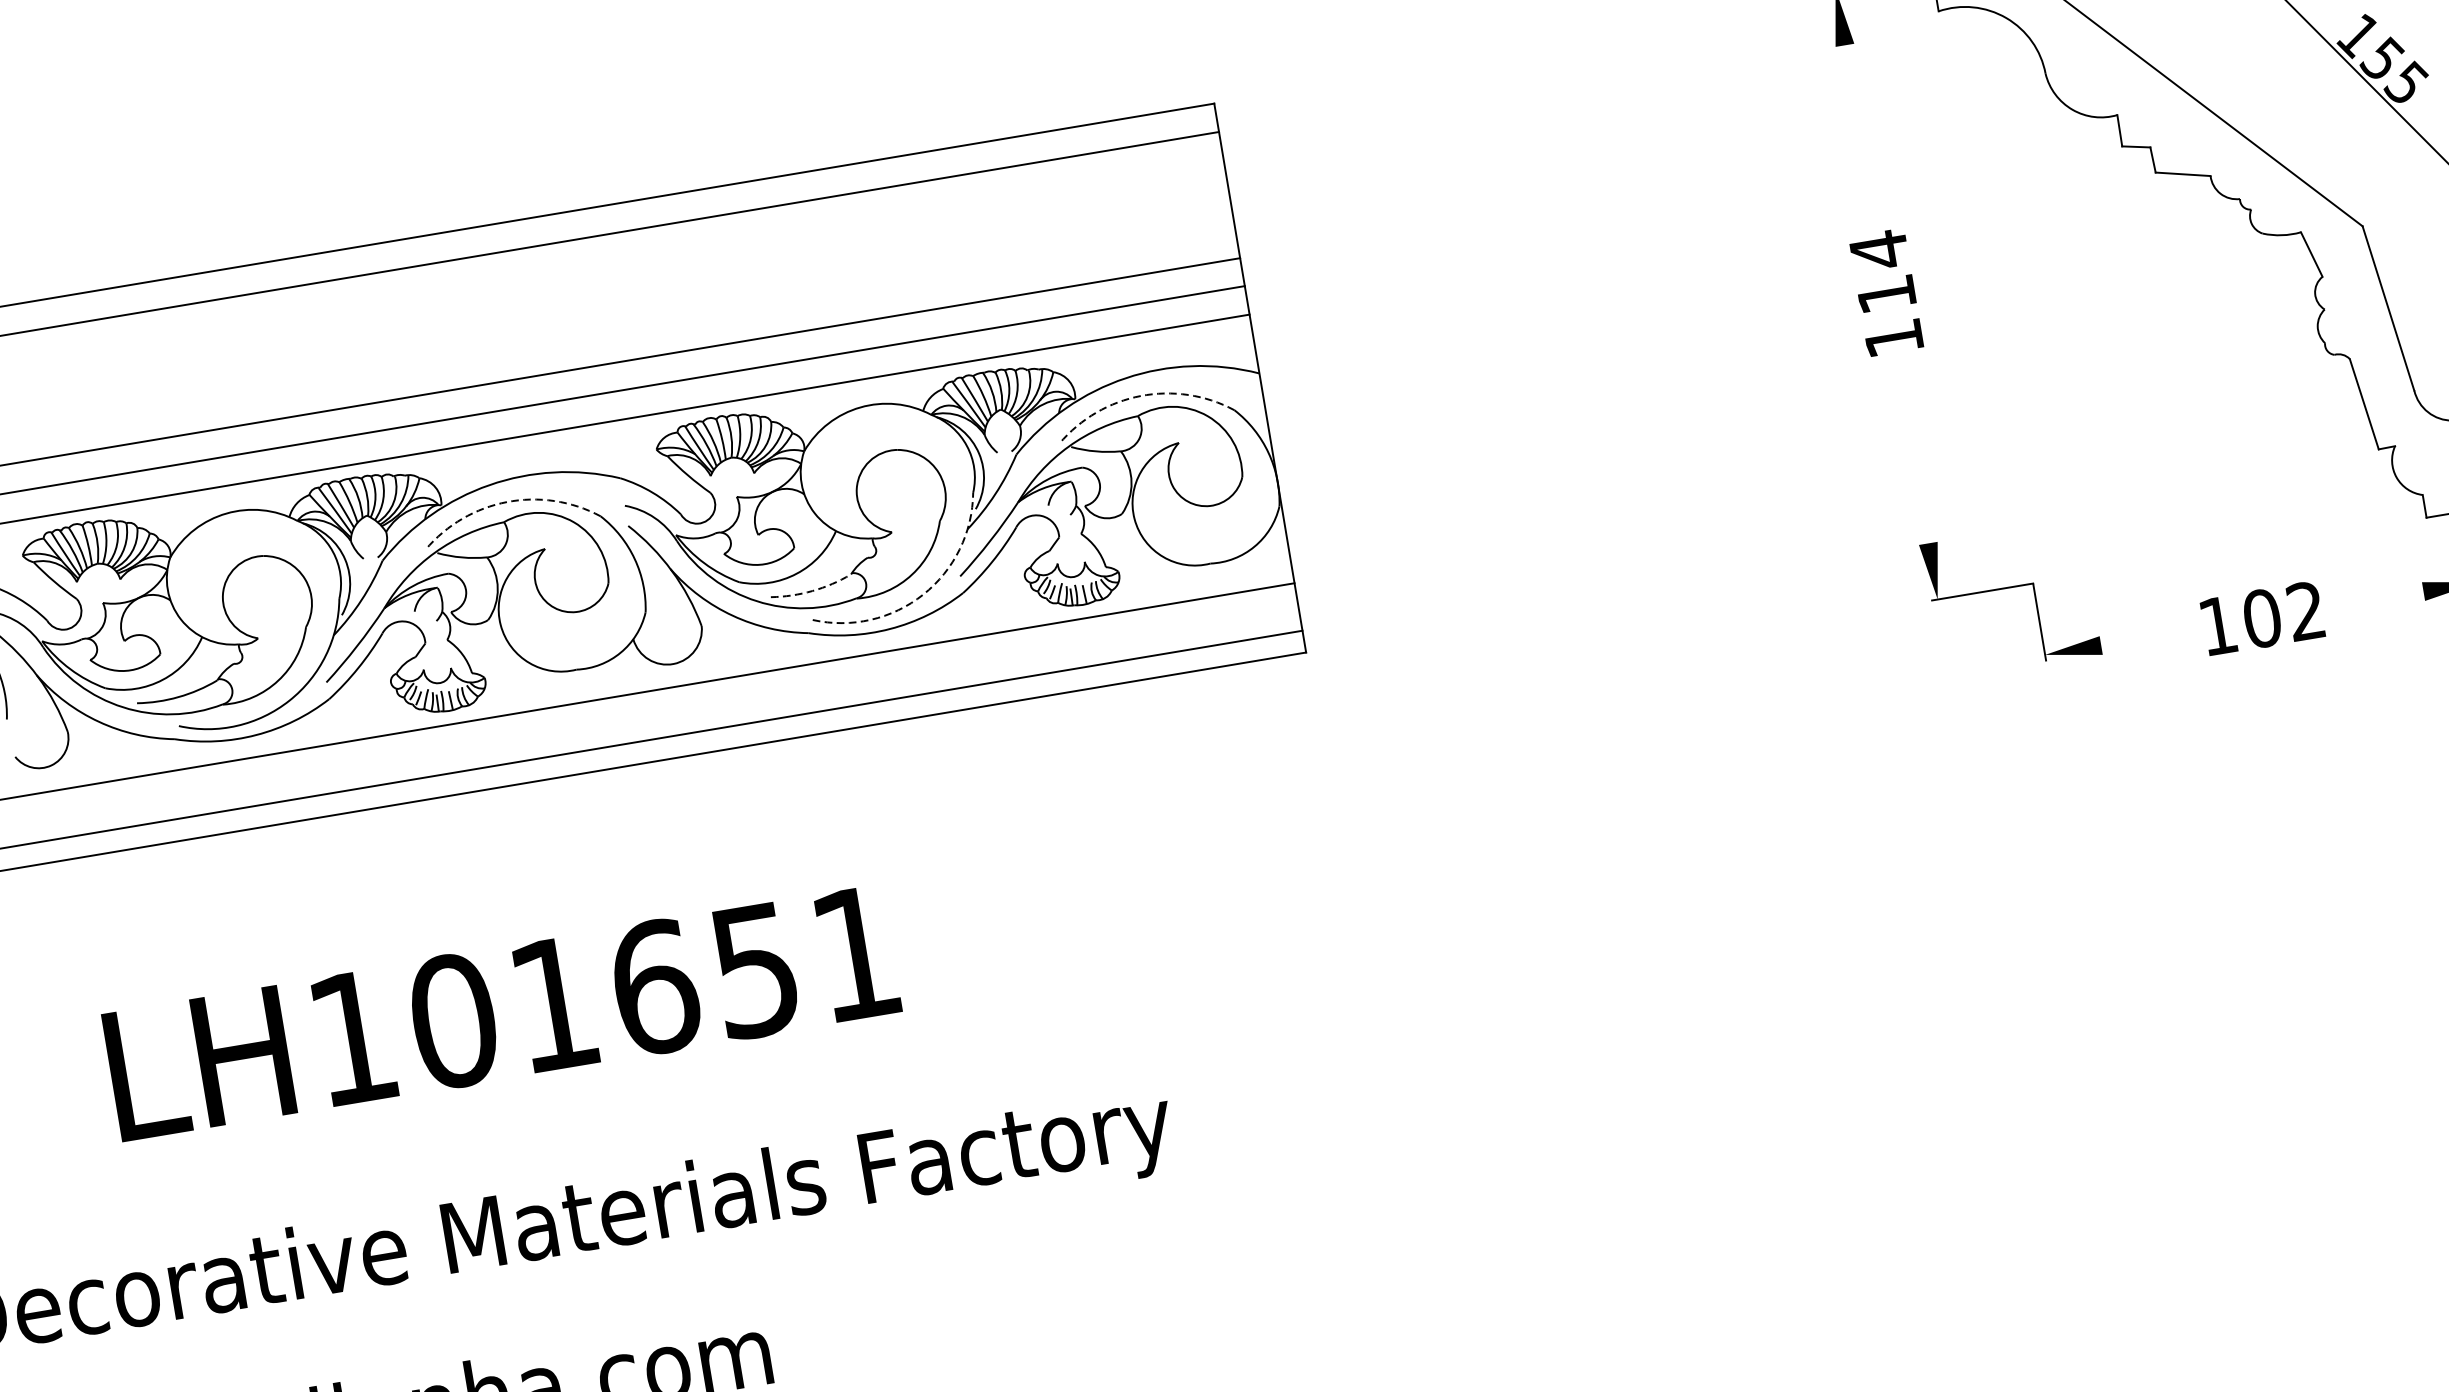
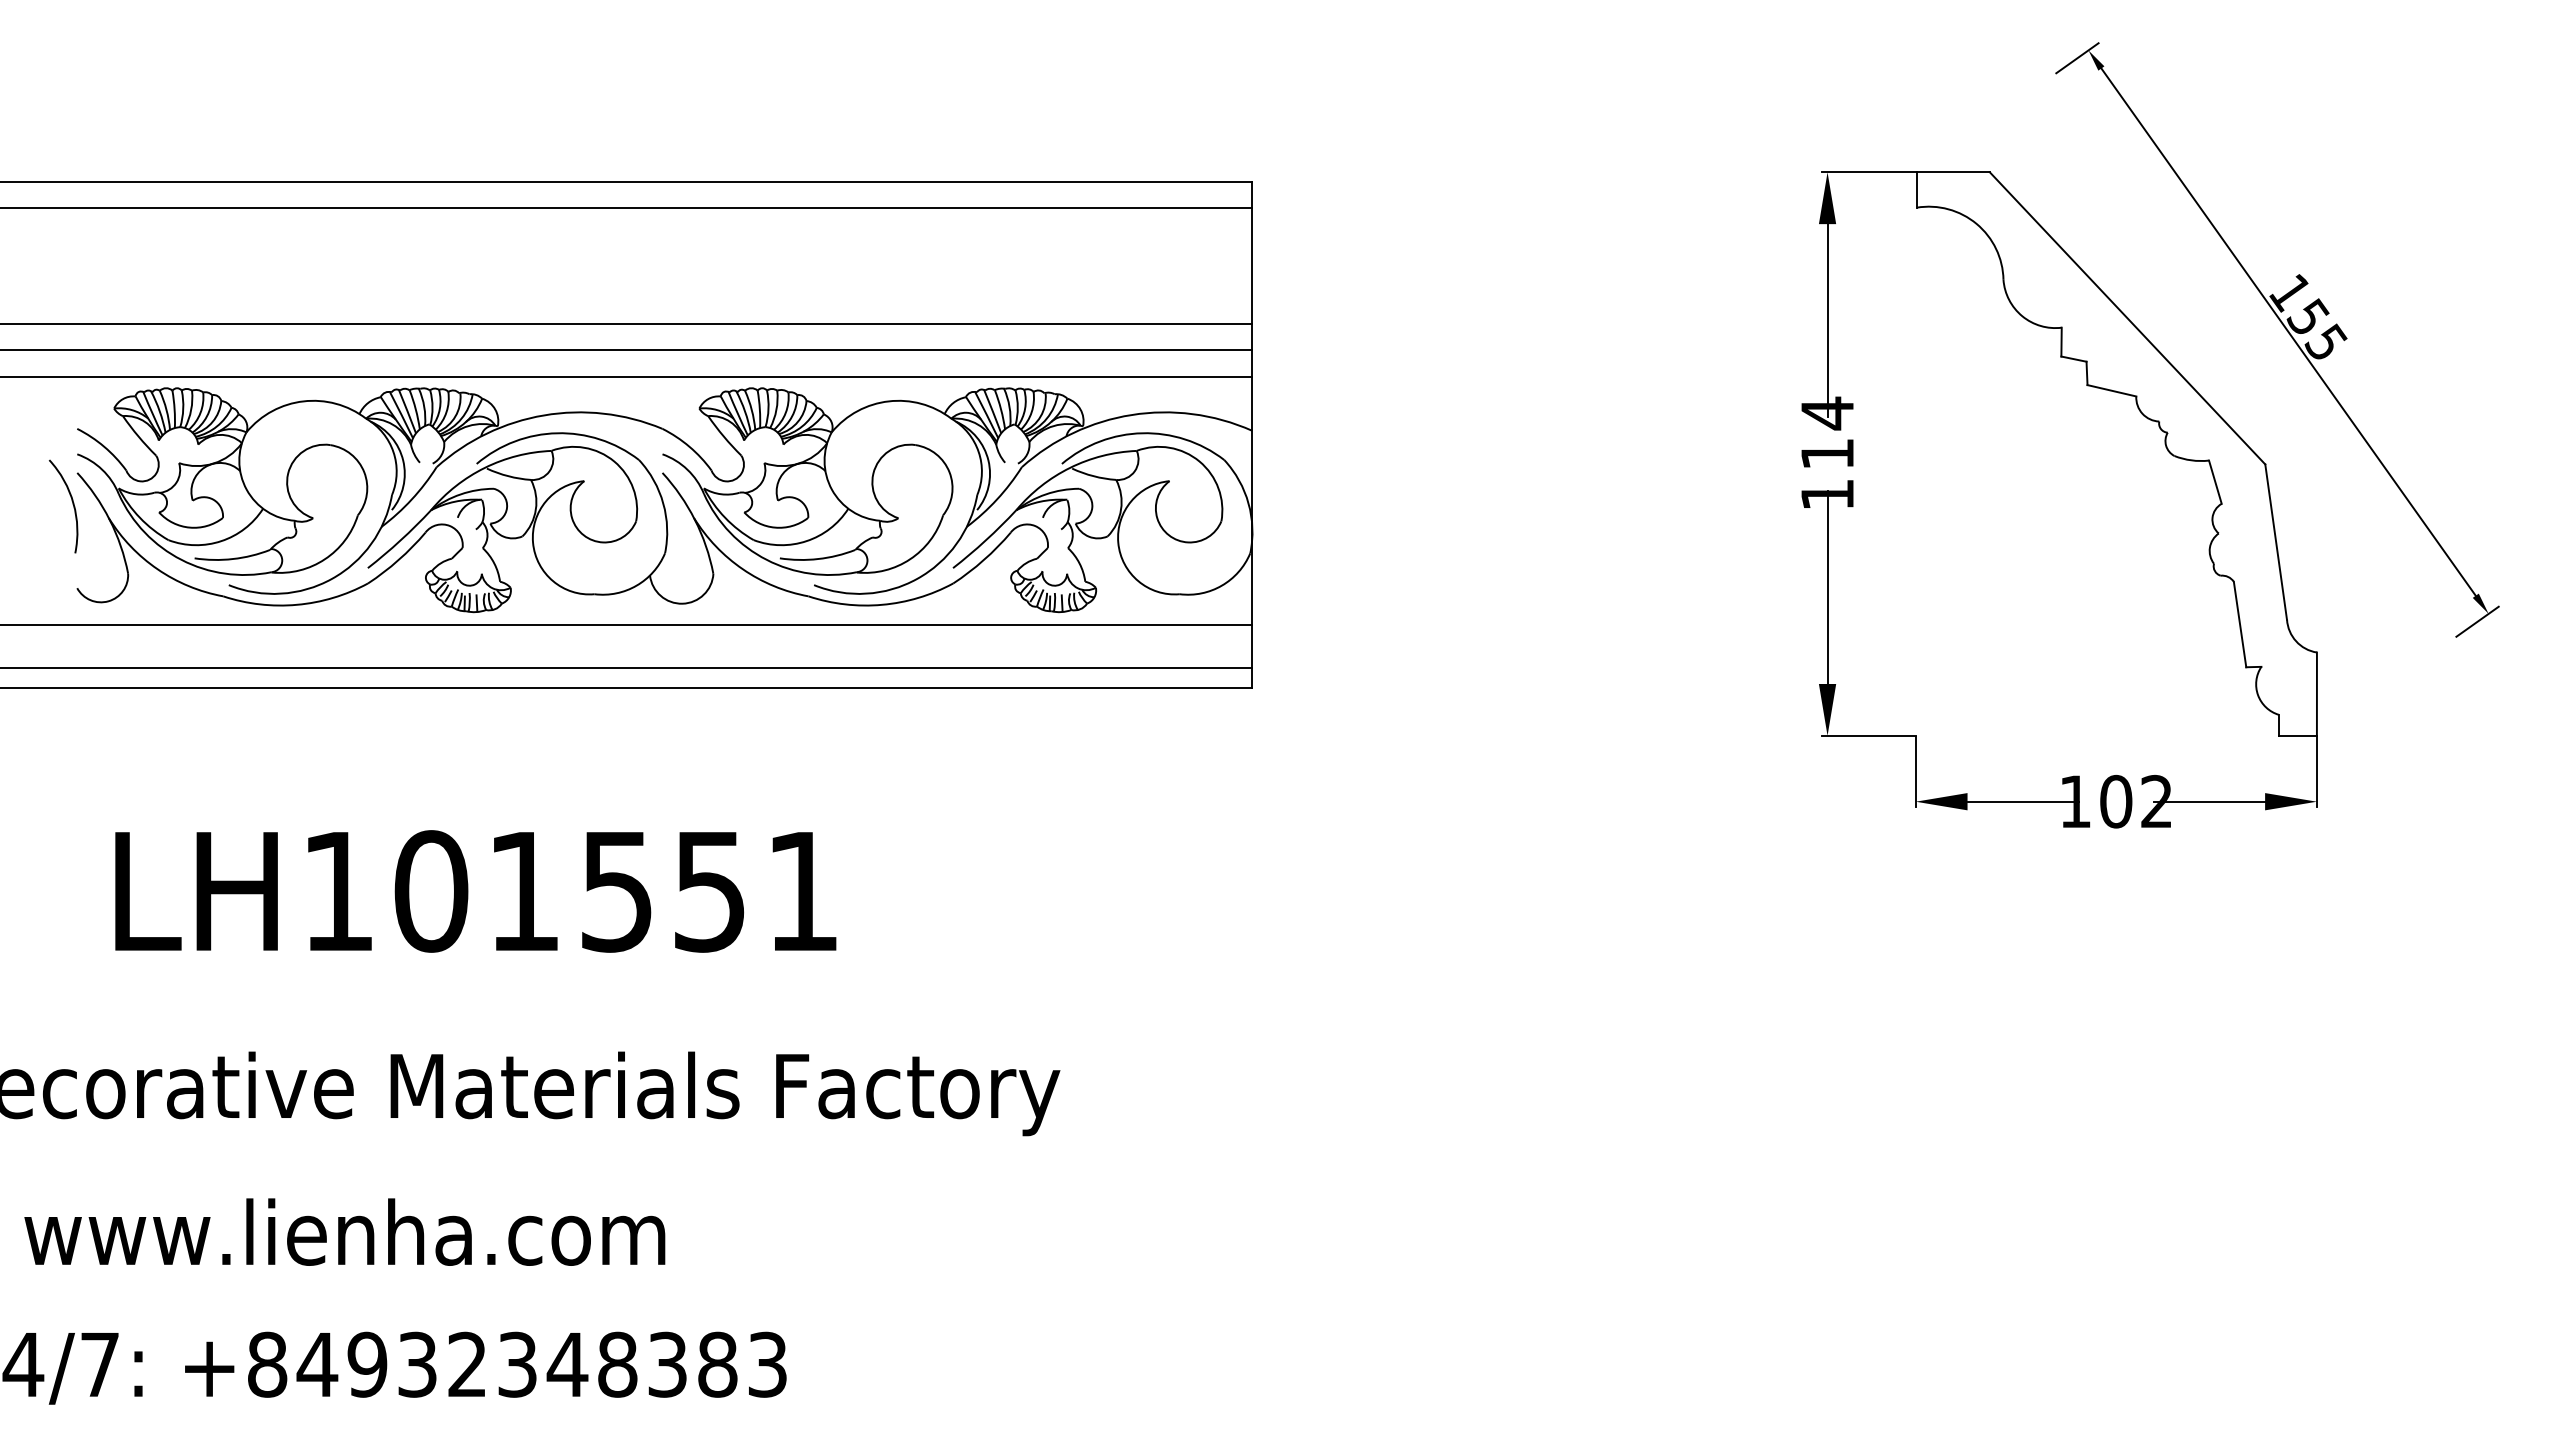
line: (1862, 149) -> (1827, 320), added
arc: (1140, 396) -> (1142, 433), dashed -> solid
line: (1910, 438) -> (1827, 587), added
arc: (507, 502) -> (557, 433), dashed -> solid
arc: (812, 591) -> (818, 559), dashed -> solid
arc: (923, 594) -> (917, 578), dashed -> solid
line: (2363, 601) -> (2209, 801), added
line: (2160, 635) -> (2022, 801), added
text: (655, 987) -> (617, 891), LH101651 -> LH101551

